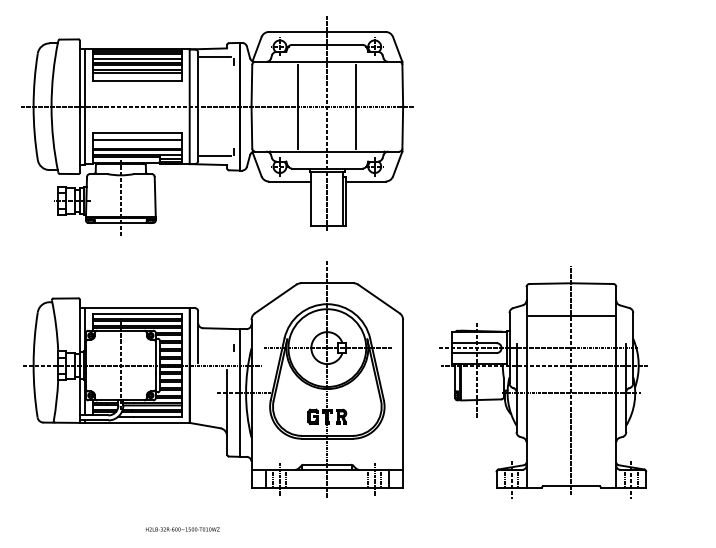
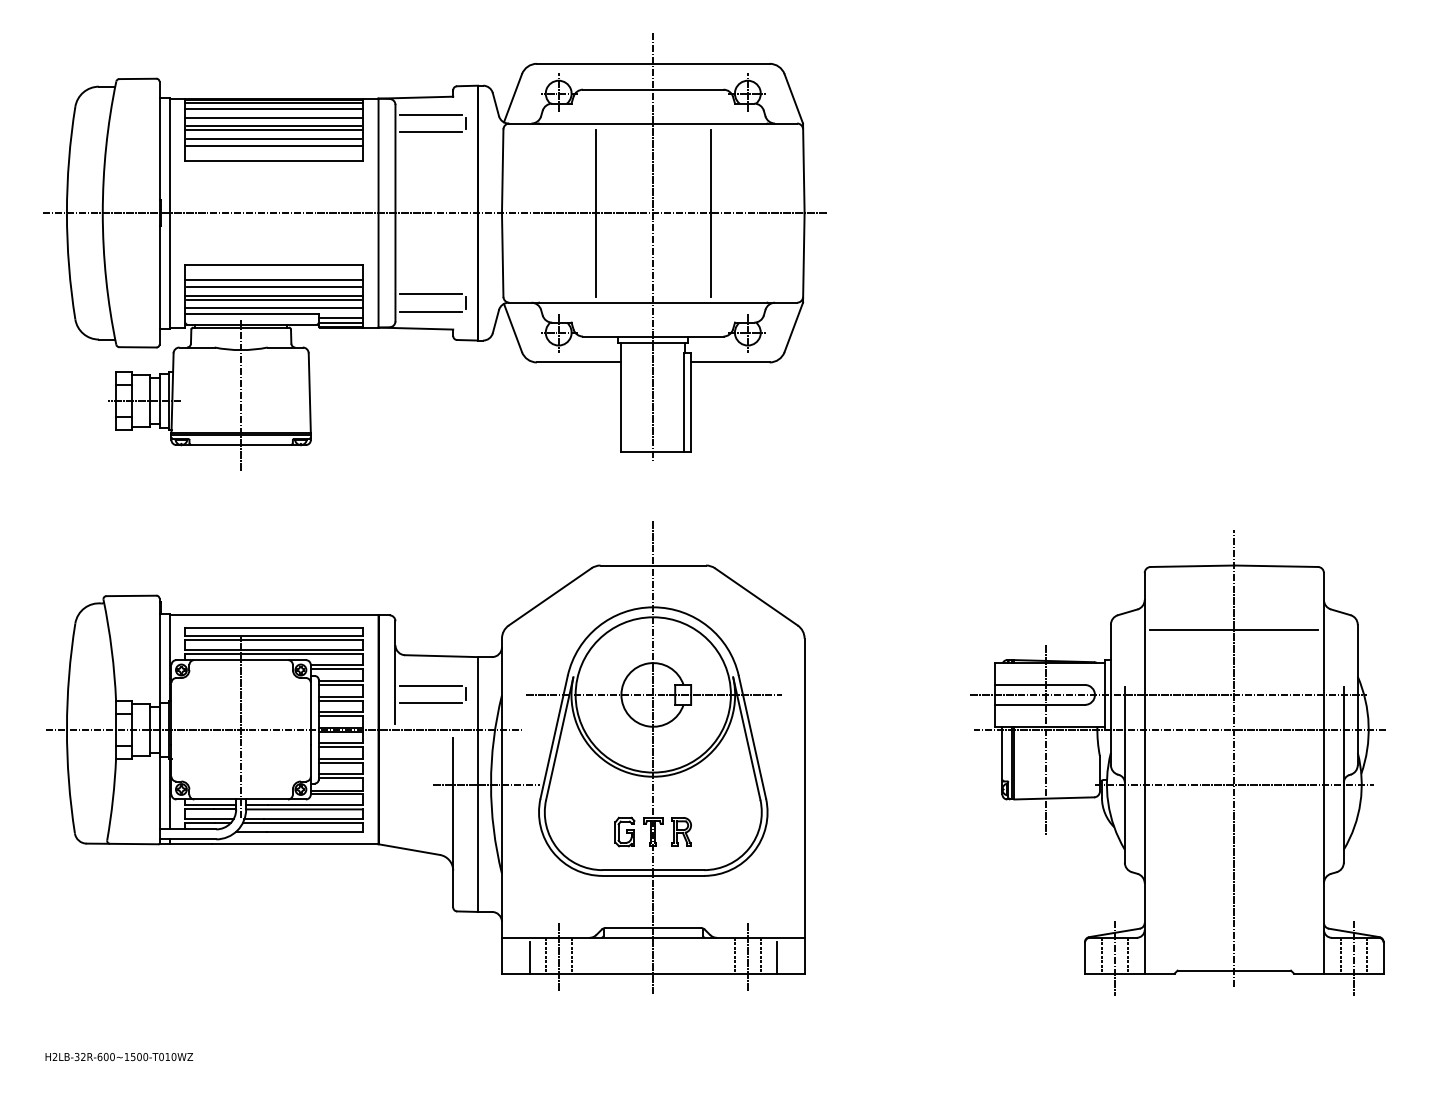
line: (215, 66) -> (430, 132), added
line: (136, 143) -> (272, 286), added
line: (215, 147) -> (430, 294), added
line: (215, 343) -> (430, 685), added
line: (215, 352) -> (430, 703), added
part: (543, 382) -> (1178, 763), moved
text: (182, 529) -> (118, 1057), moved

